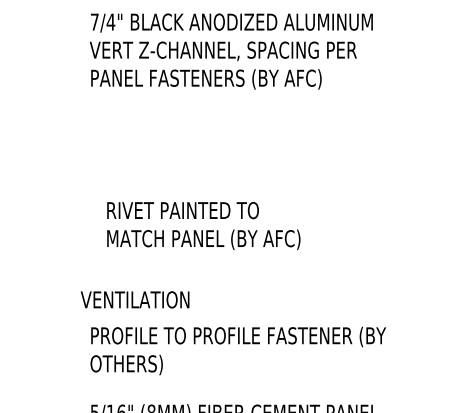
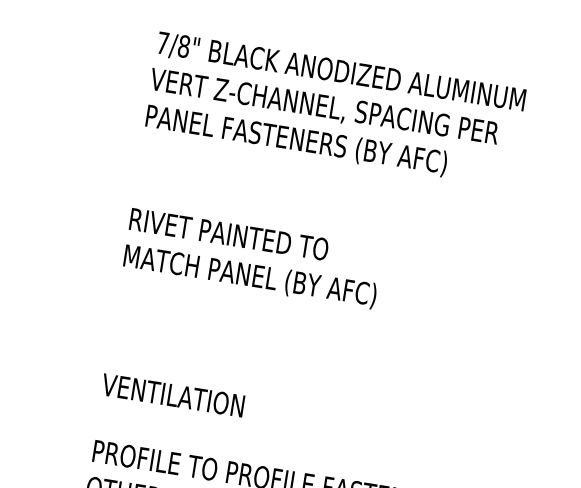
text: (110, 21) -> (183, 45), 7/4" -> 7/8"
text: (203, 225) -> (252, 258), moved
text: (134, 299) -> (172, 394), moved

